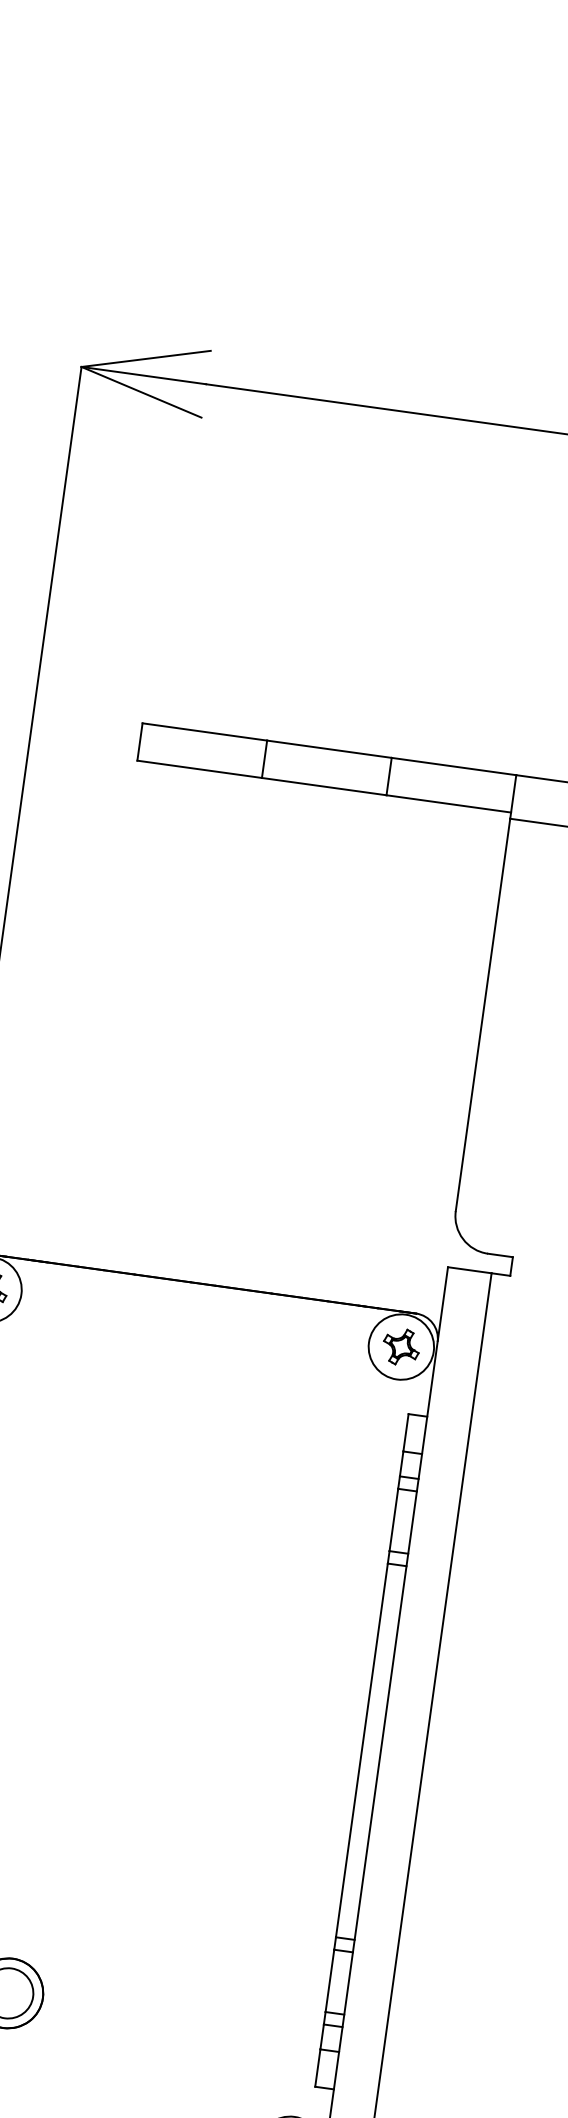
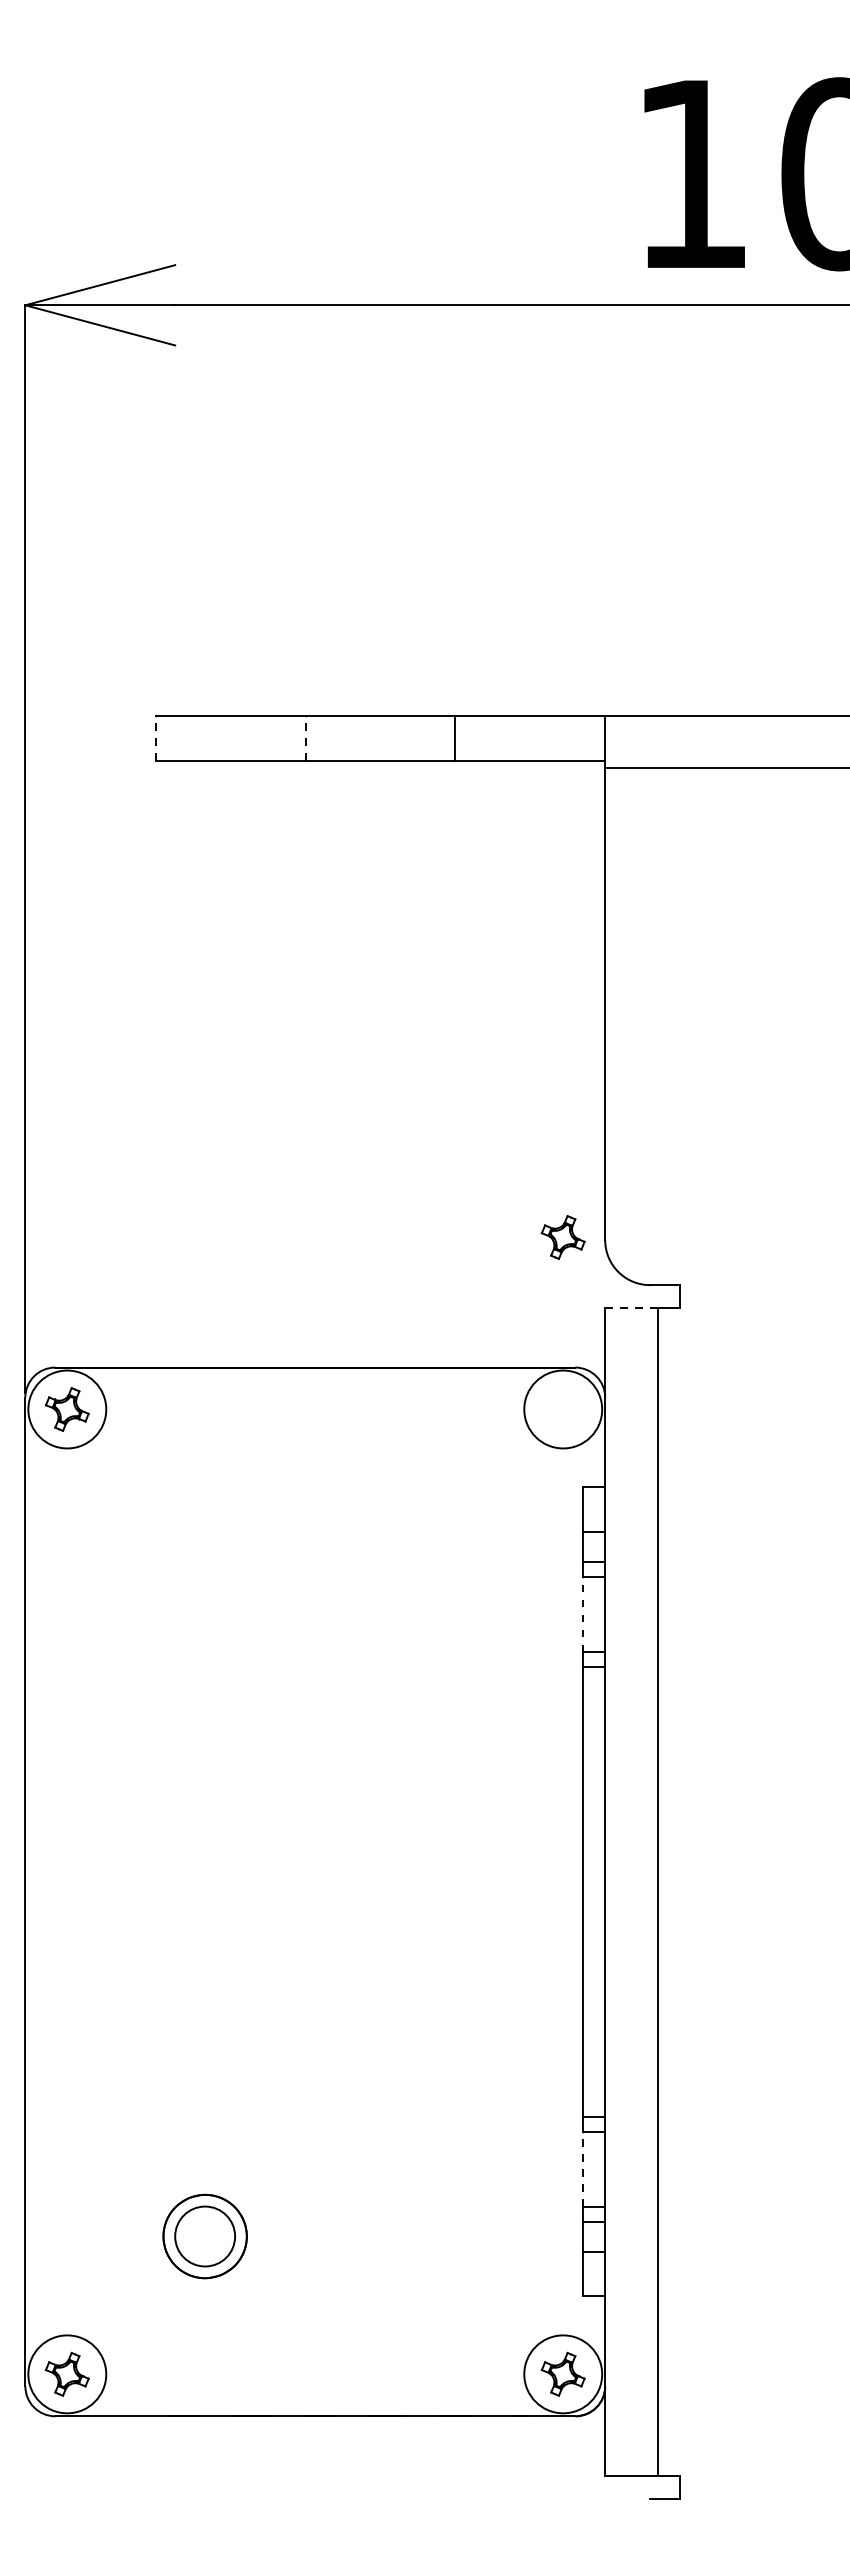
line: (139, 741) -> (155, 737), solid -> dashed
line: (264, 758) -> (305, 737), solid -> dashed
line: (469, 1270) -> (631, 1307), solid -> dashed
part: (400, 1347) -> (562, 1237), moved
line: (393, 1519) -> (582, 1614), solid -> dashed
line: (329, 1980) -> (582, 2168), solid -> dashed

